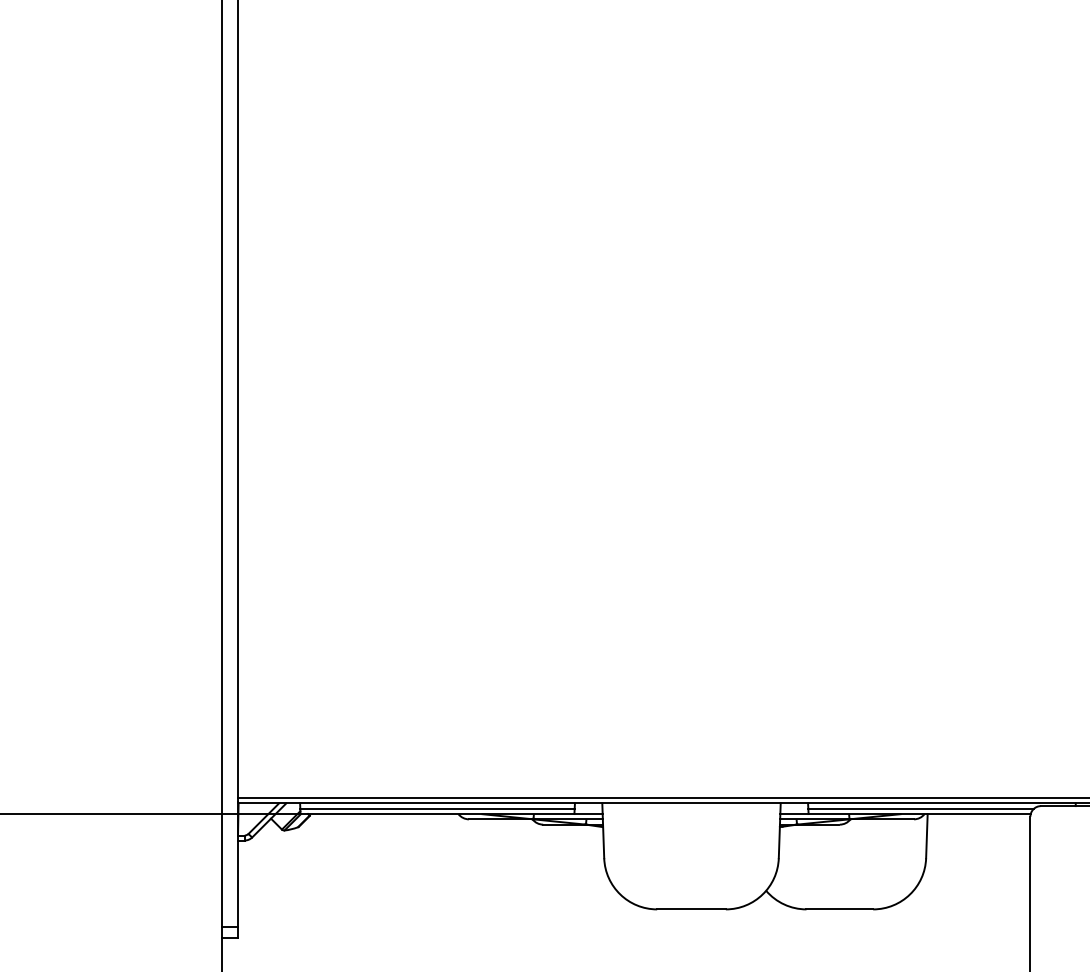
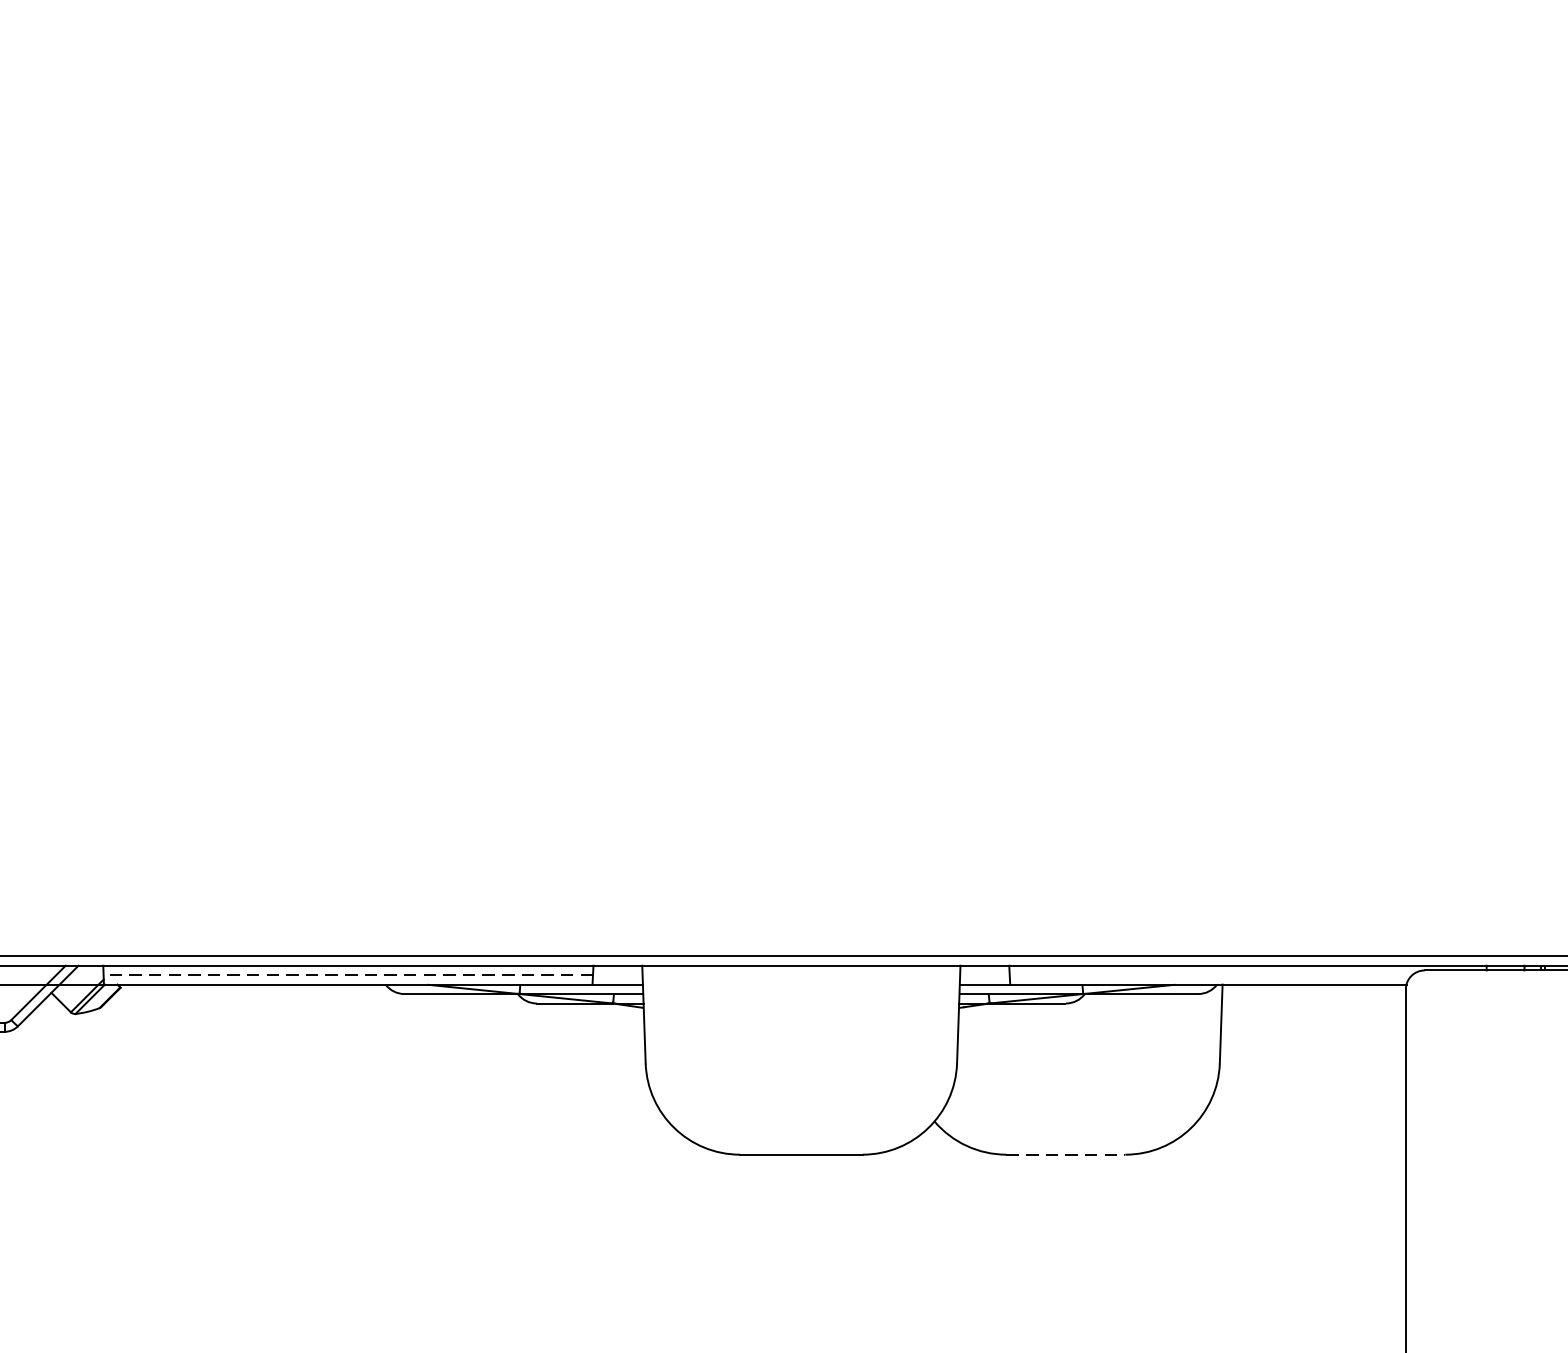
line: (437, 808) -> (348, 974), solid -> dashed
line: (921, 808) -> (1211, 974), removed
line: (840, 909) -> (1067, 1154), solid -> dashed

